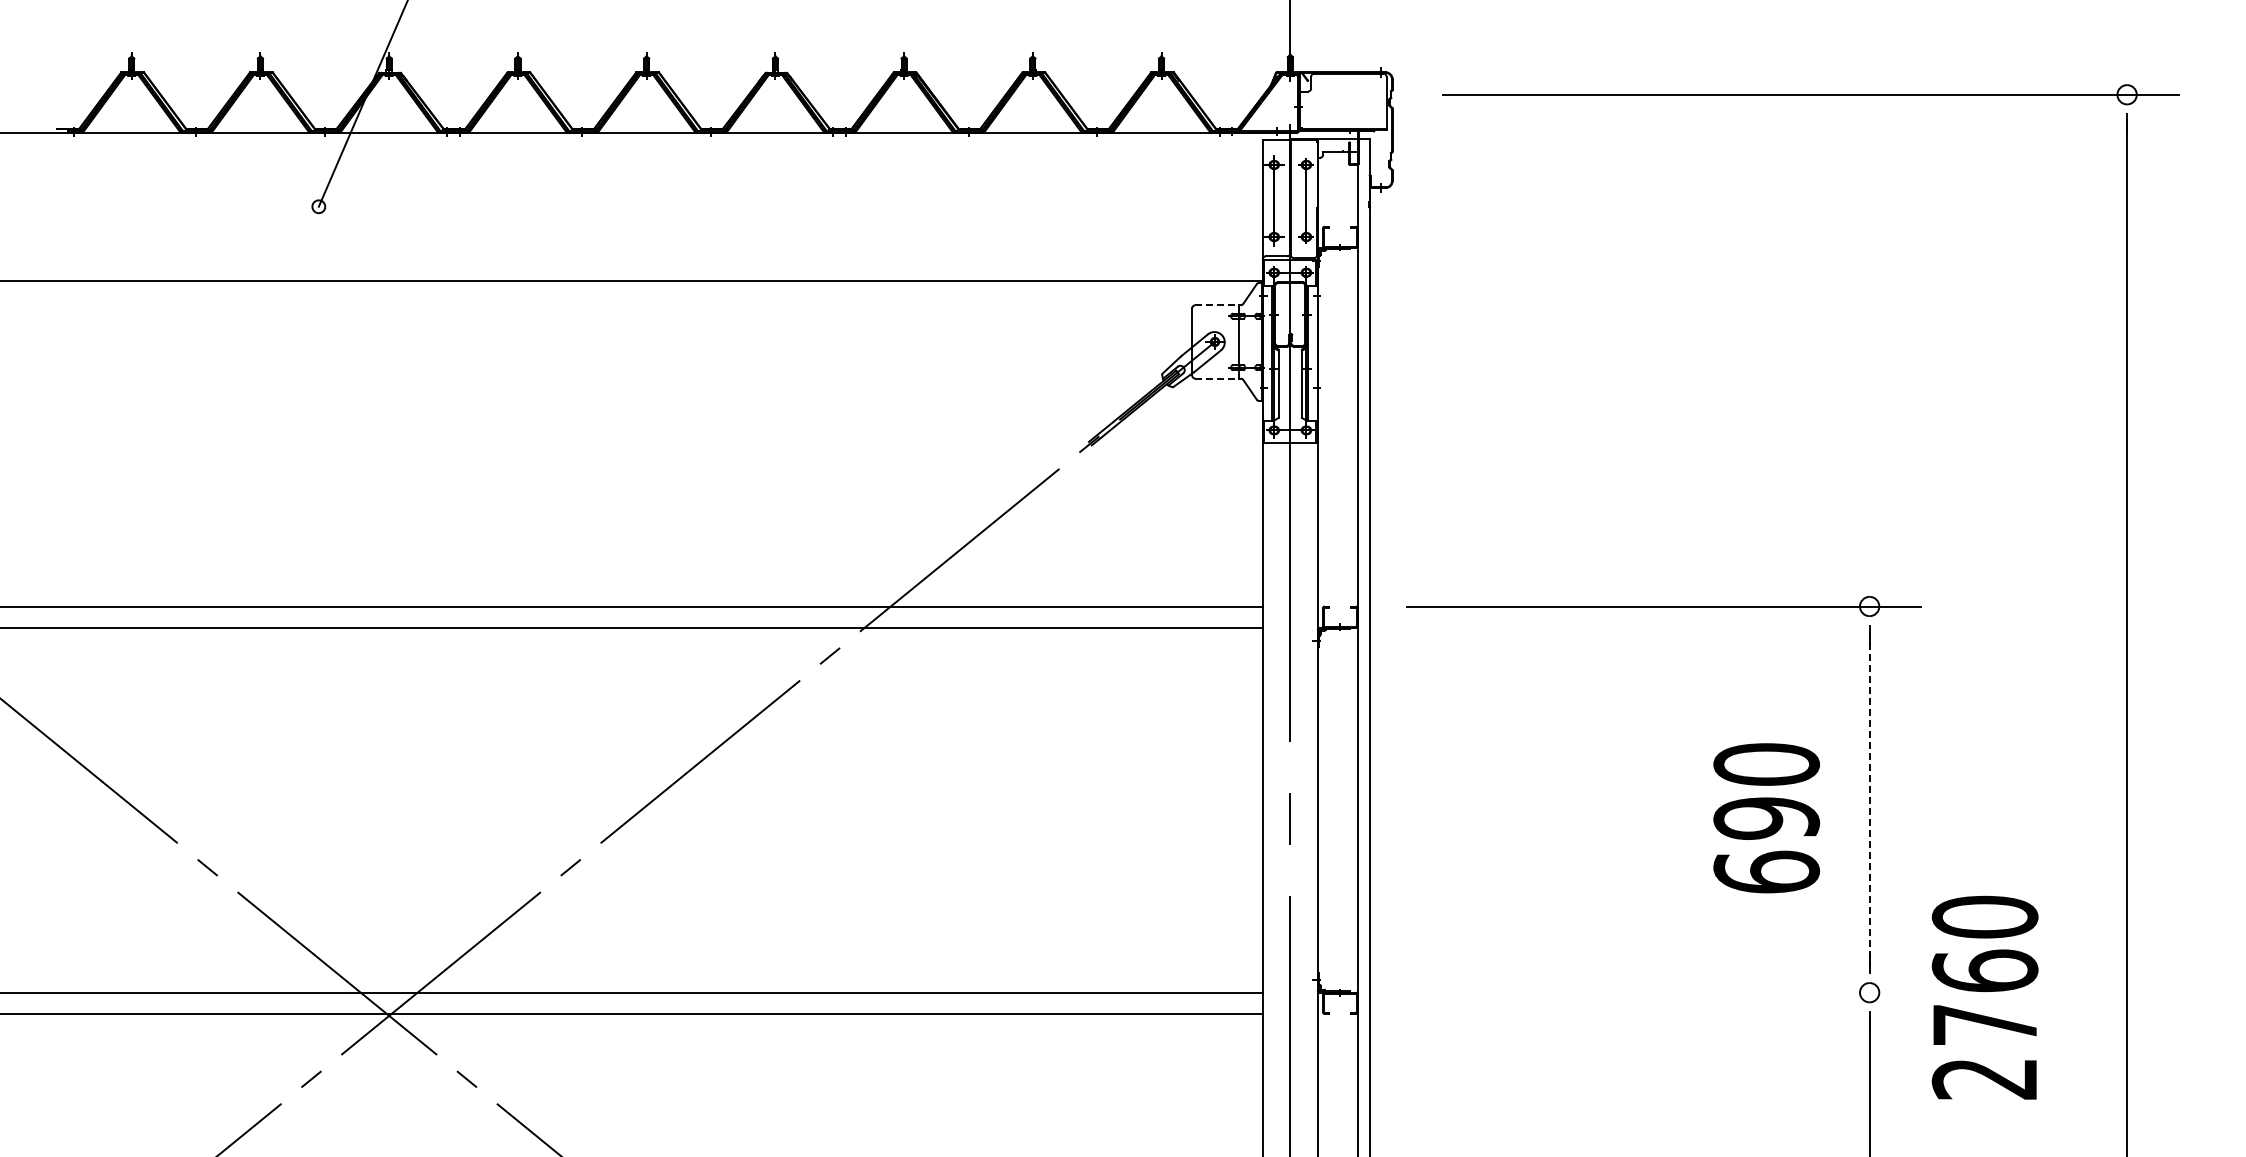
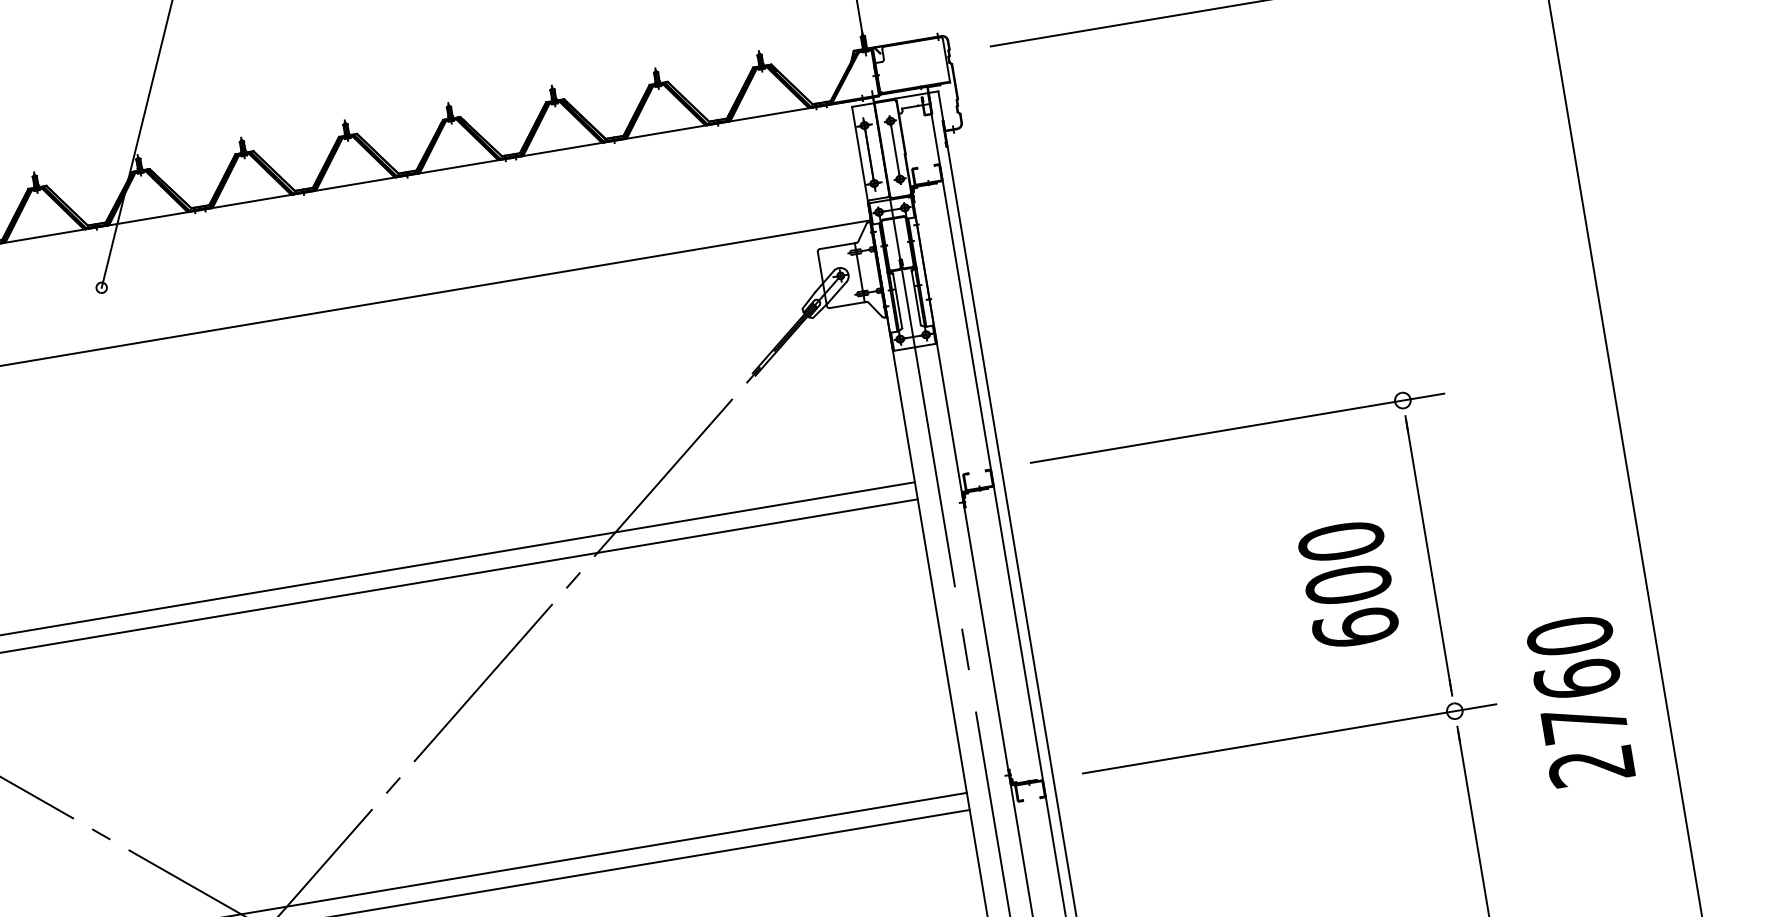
line: (1218, 305) -> (838, 246), dashed -> solid
line: (1218, 378) -> (848, 304), dashed -> solid
line: (1869, 800) -> (1428, 556), dashed -> solid
text: (1766, 818) -> (1348, 584), 690 -> 600
line: (1664, 992) -> (1289, 738), added
text: (1984, 997) -> (1580, 700), moved

